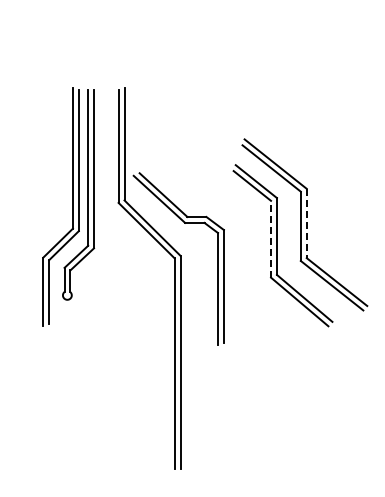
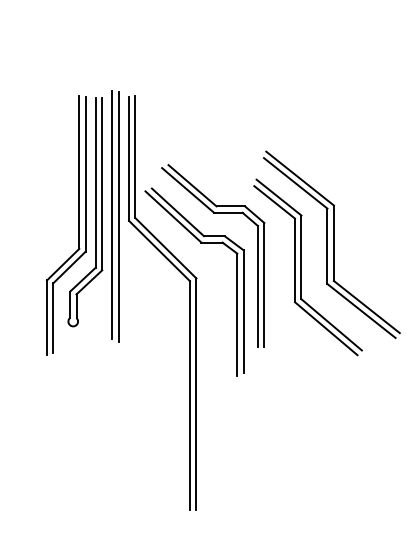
part: (196, 196) -> (213, 213), added
line: (103, 197) -> (112, 214), added
line: (109, 199) -> (119, 217), added
line: (306, 223) -> (333, 243), dashed -> solid
line: (271, 238) -> (295, 259), dashed -> solid

